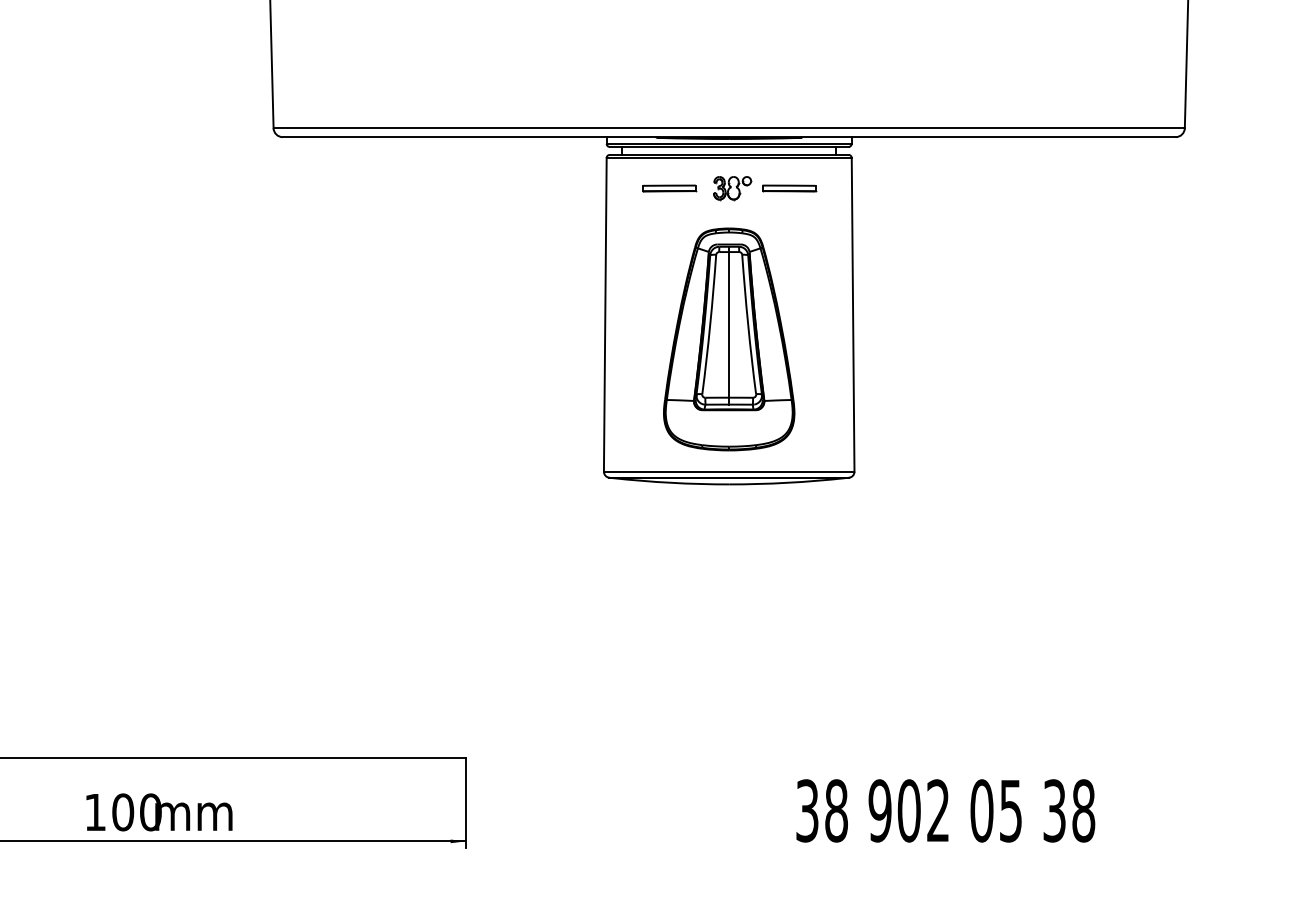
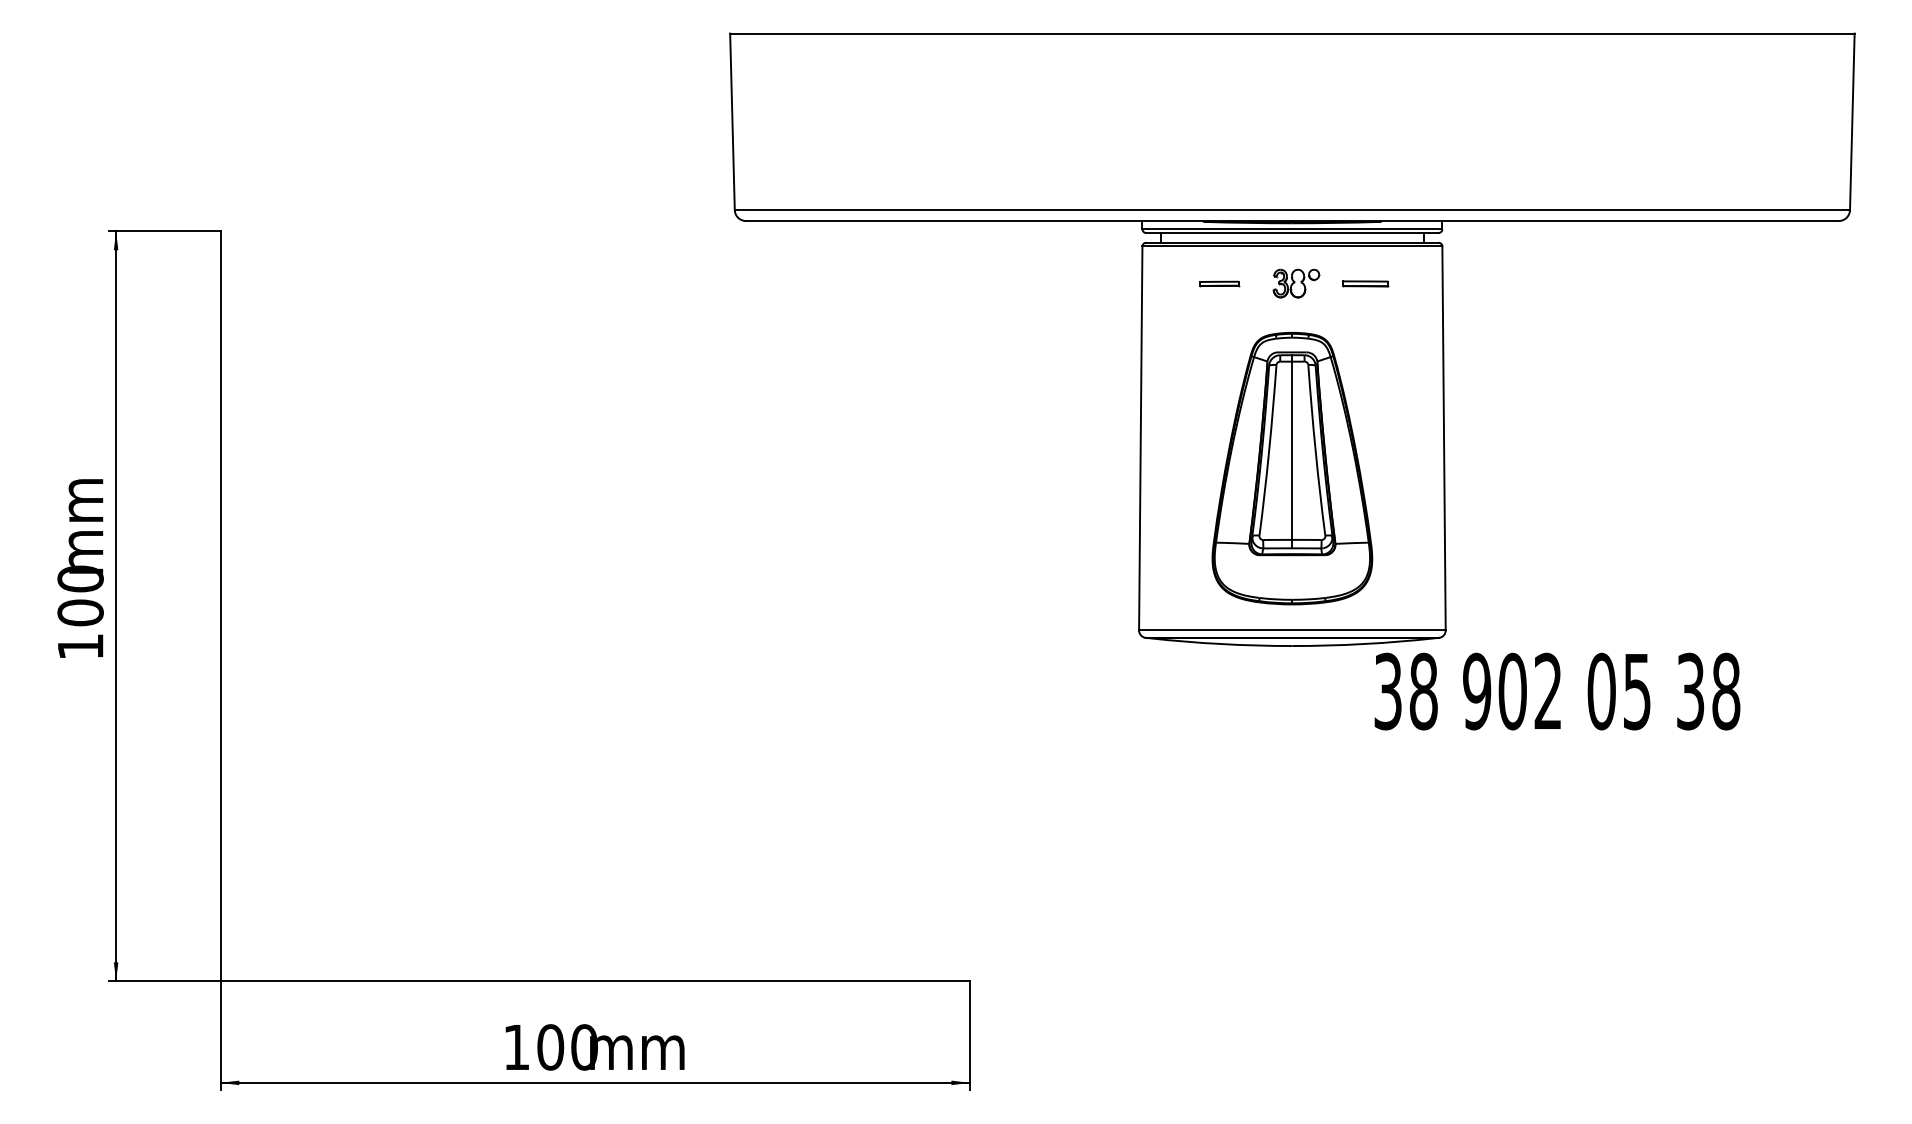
part: (669, 188) -> (1219, 283), size x0.6
part: (788, 188) -> (1365, 283), size x0.7
text: (945, 810) -> (1557, 691), moved

